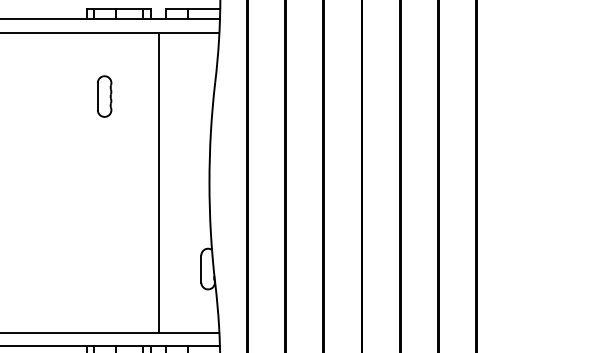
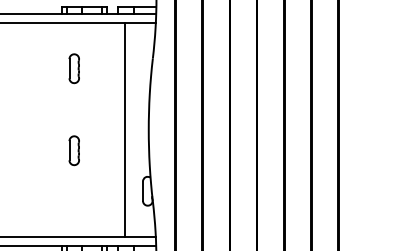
line: (158, 182) -> (124, 129), moved
part: (103, 211) -> (73, 150), added

